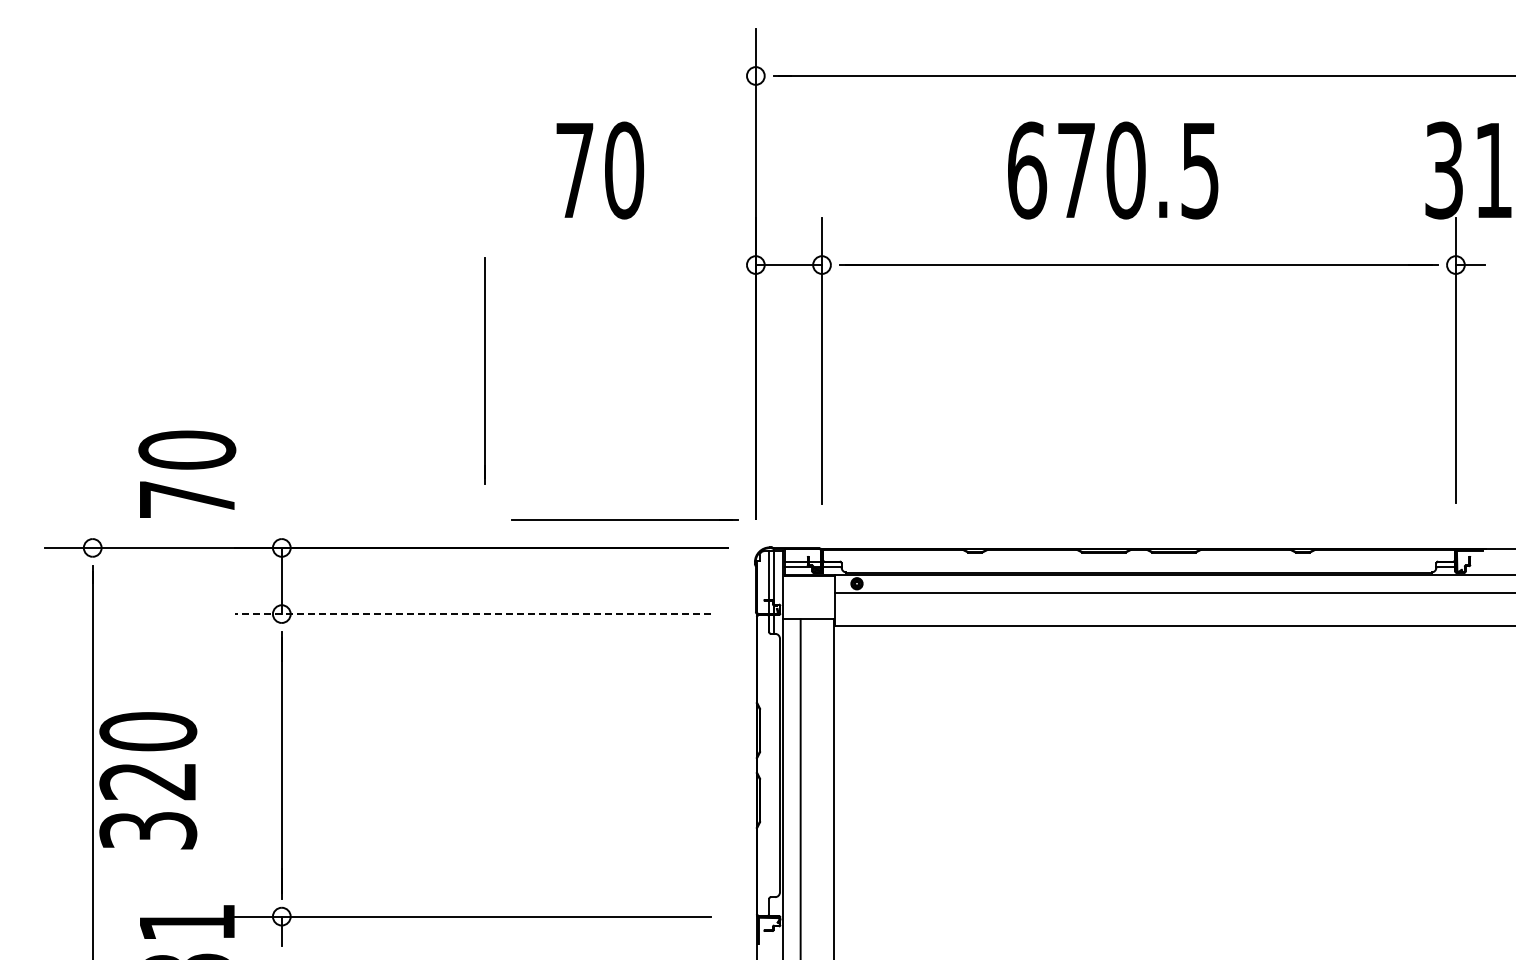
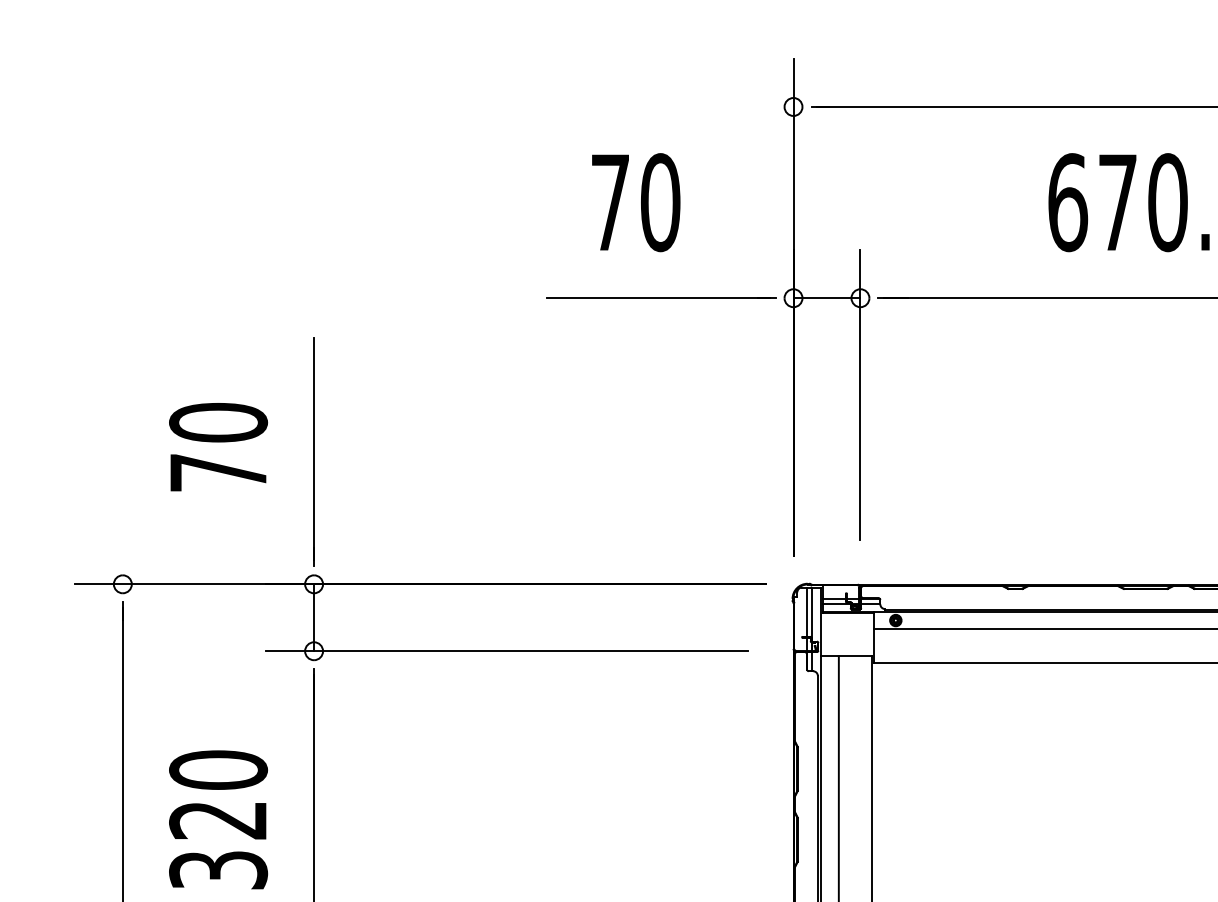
line: (484, 370) -> (313, 451), moved
text: (187, 473) -> (218, 446), moved
line: (624, 519) -> (660, 297), moved
line: (472, 614) -> (506, 651), dashed -> solid
text: (148, 780) -> (218, 819), moved

